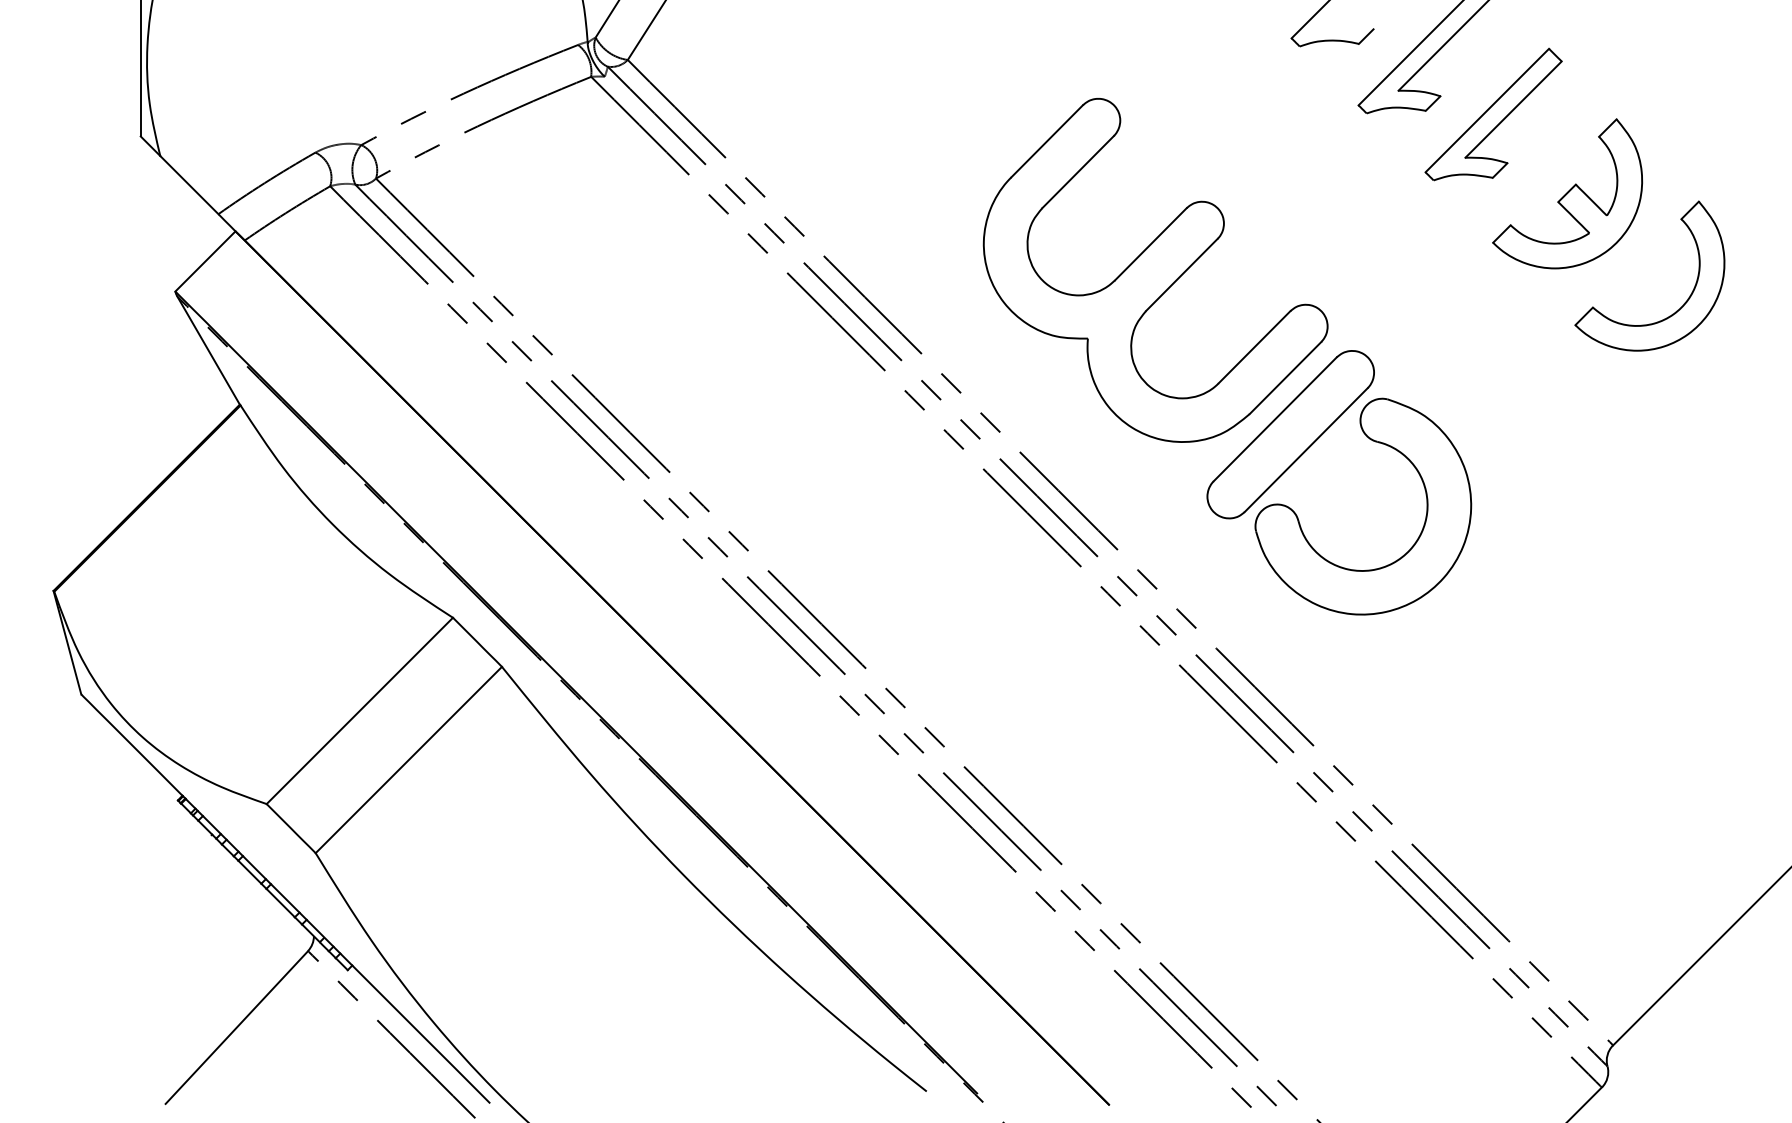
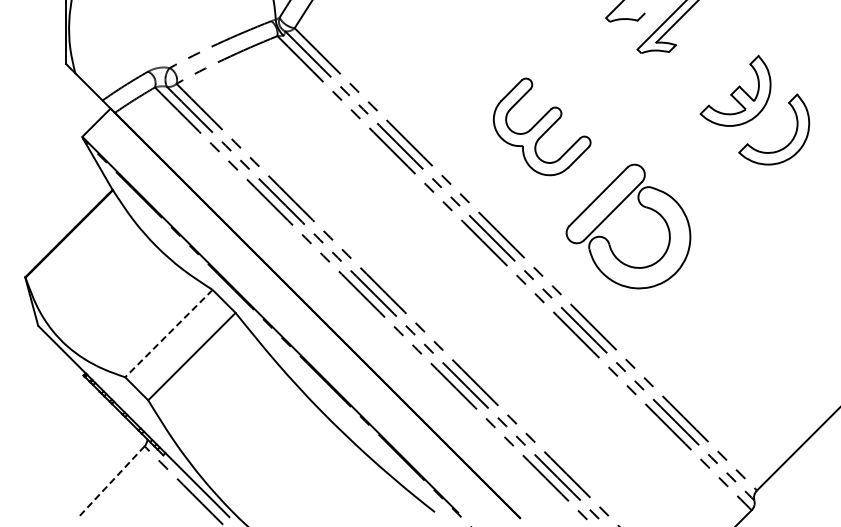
part: (1492, 113) -> (700, 53), removed
part: (1153, 269) -> (541, 126), size x0.6
line: (358, 710) -> (168, 333), solid -> dashed
line: (235, 1028) -> (110, 482), solid -> dashed

